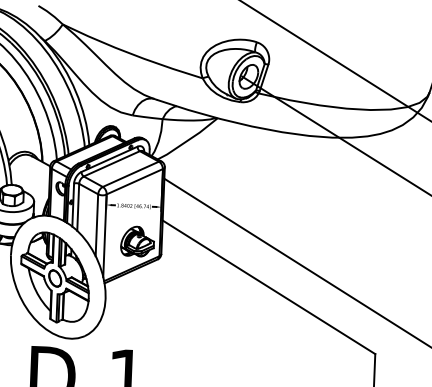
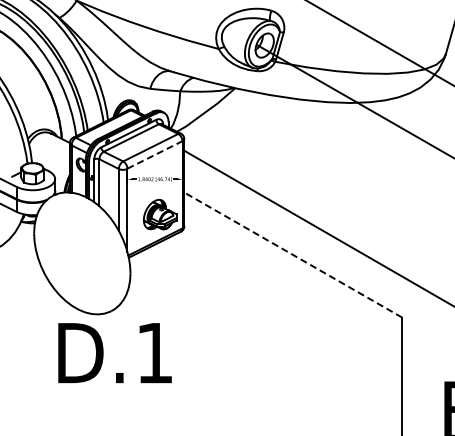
line: (134, 181) -> (154, 154), solid -> dashed
part: (54, 277) -> (78, 253), removed
line: (269, 287) -> (293, 255), solid -> dashed

